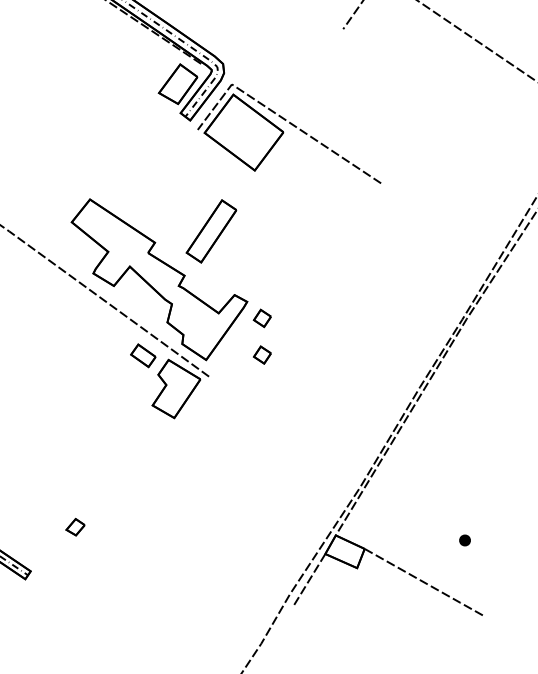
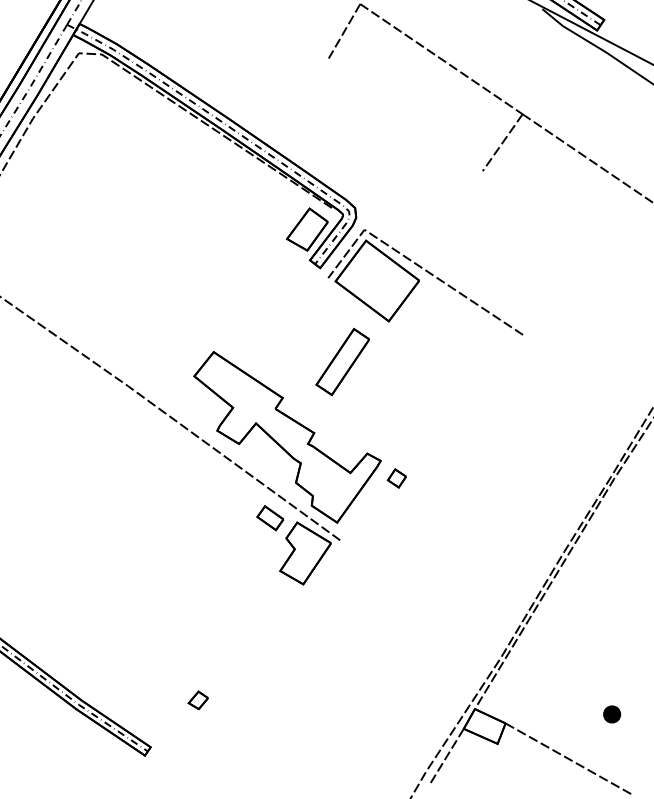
part: (211, 230) -> (342, 361), moved
part: (262, 355) -> (396, 517), removed
part: (465, 540) -> (612, 714), size x1.43

